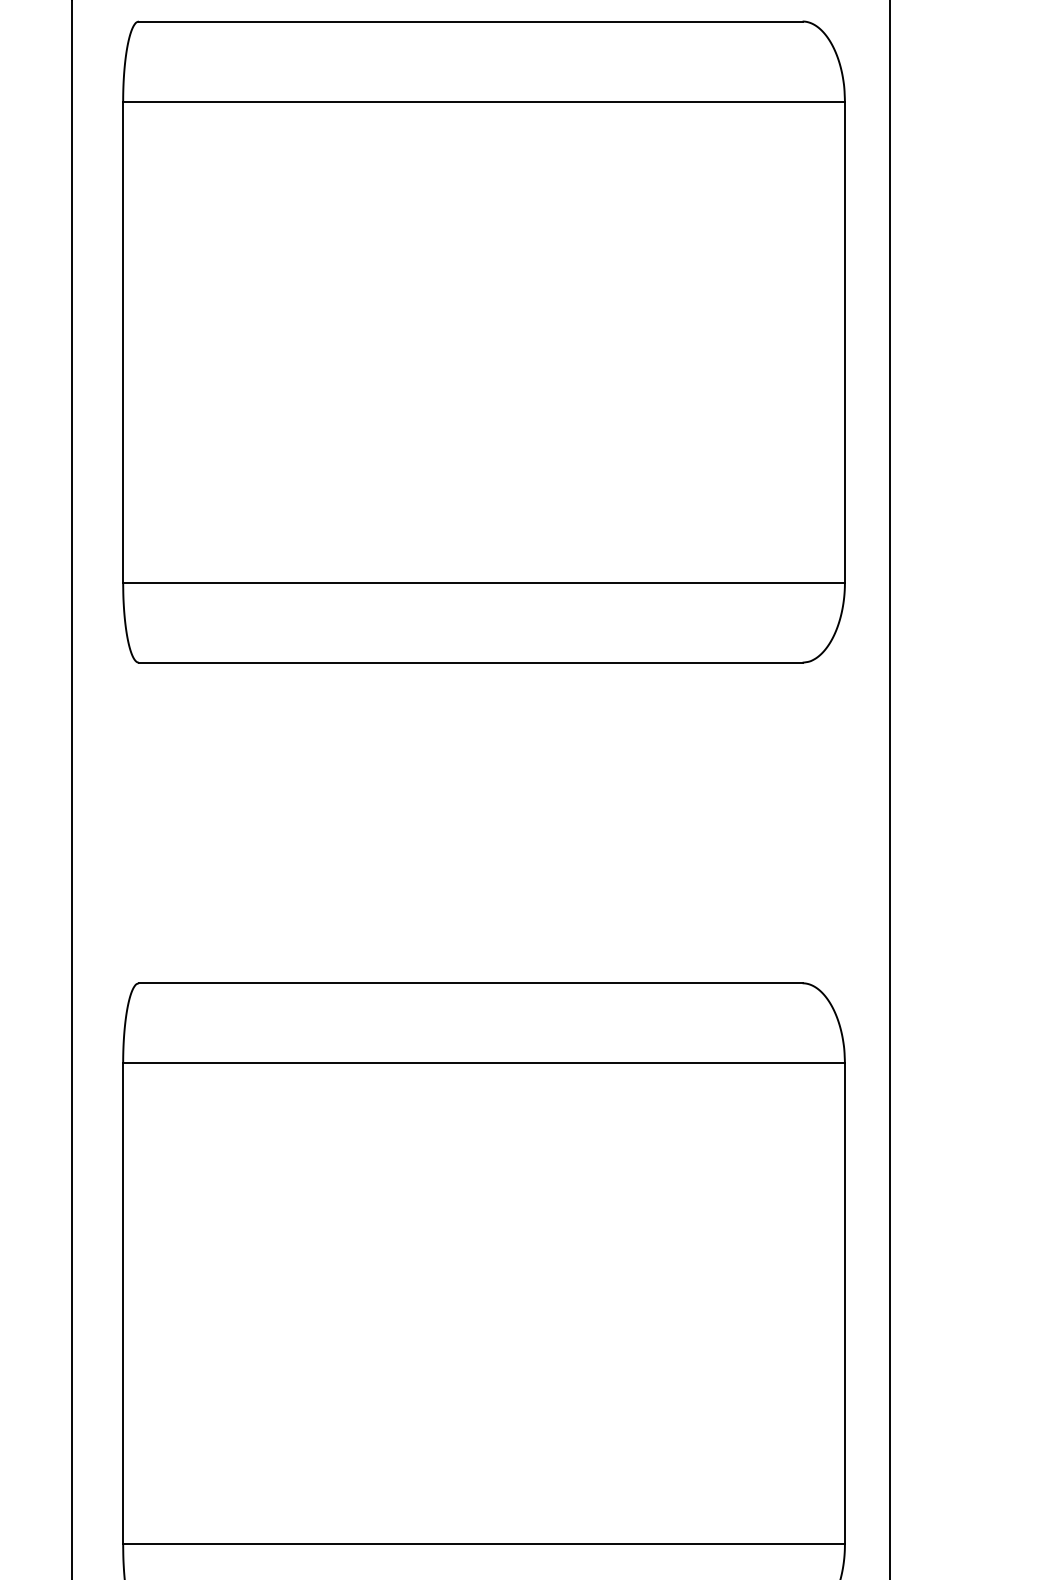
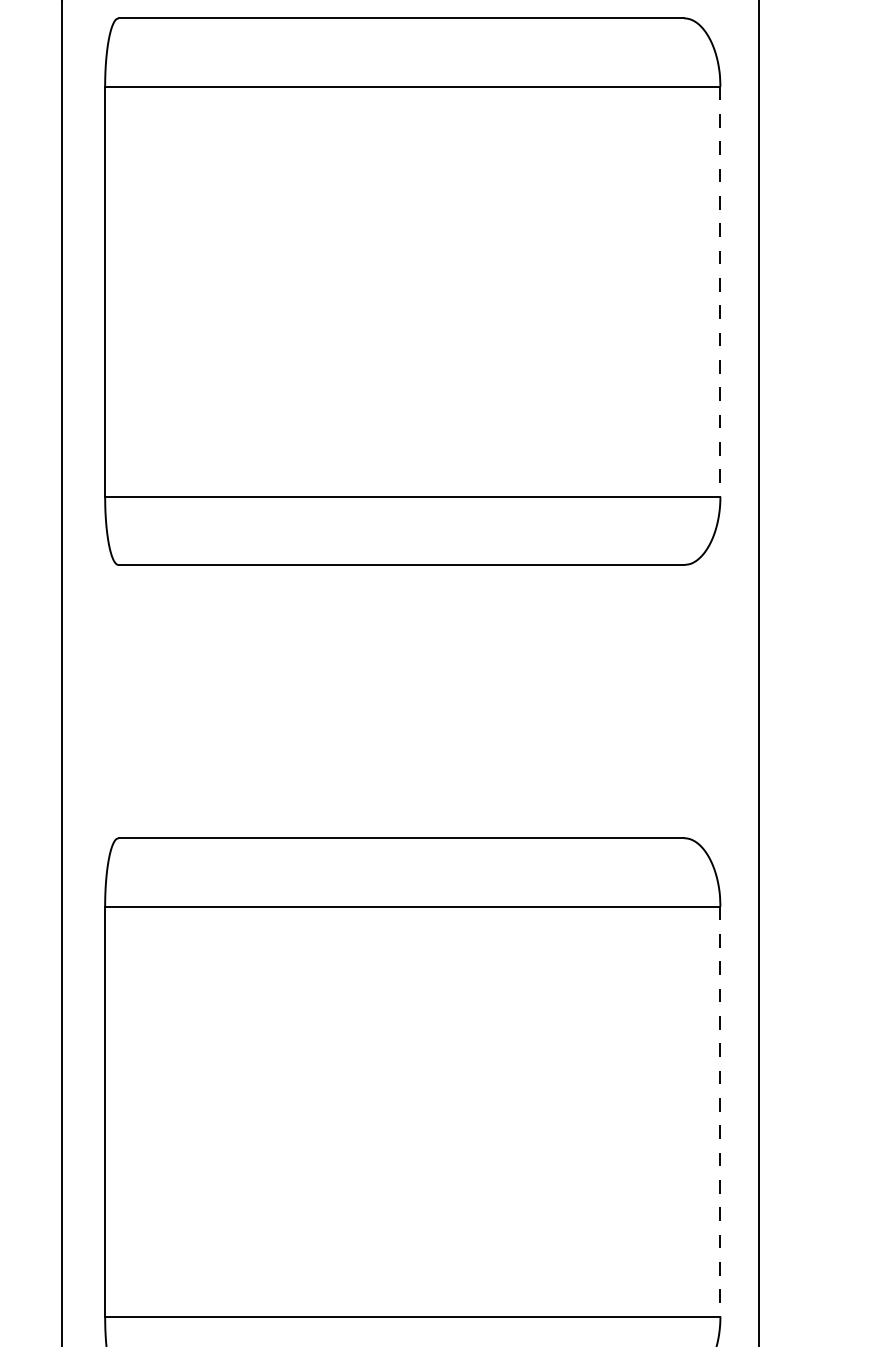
line: (845, 341) -> (720, 291), solid -> dashed
line: (845, 1303) -> (720, 1111), solid -> dashed

